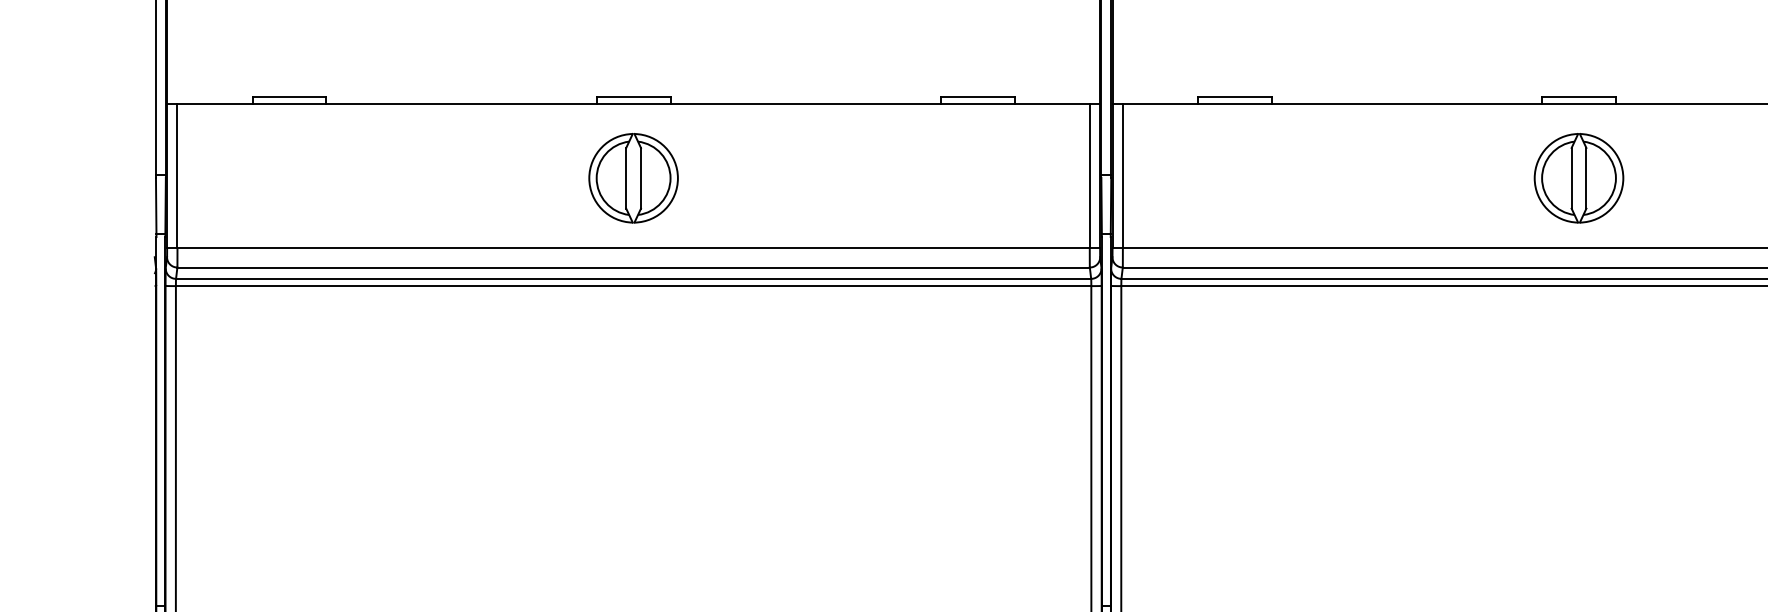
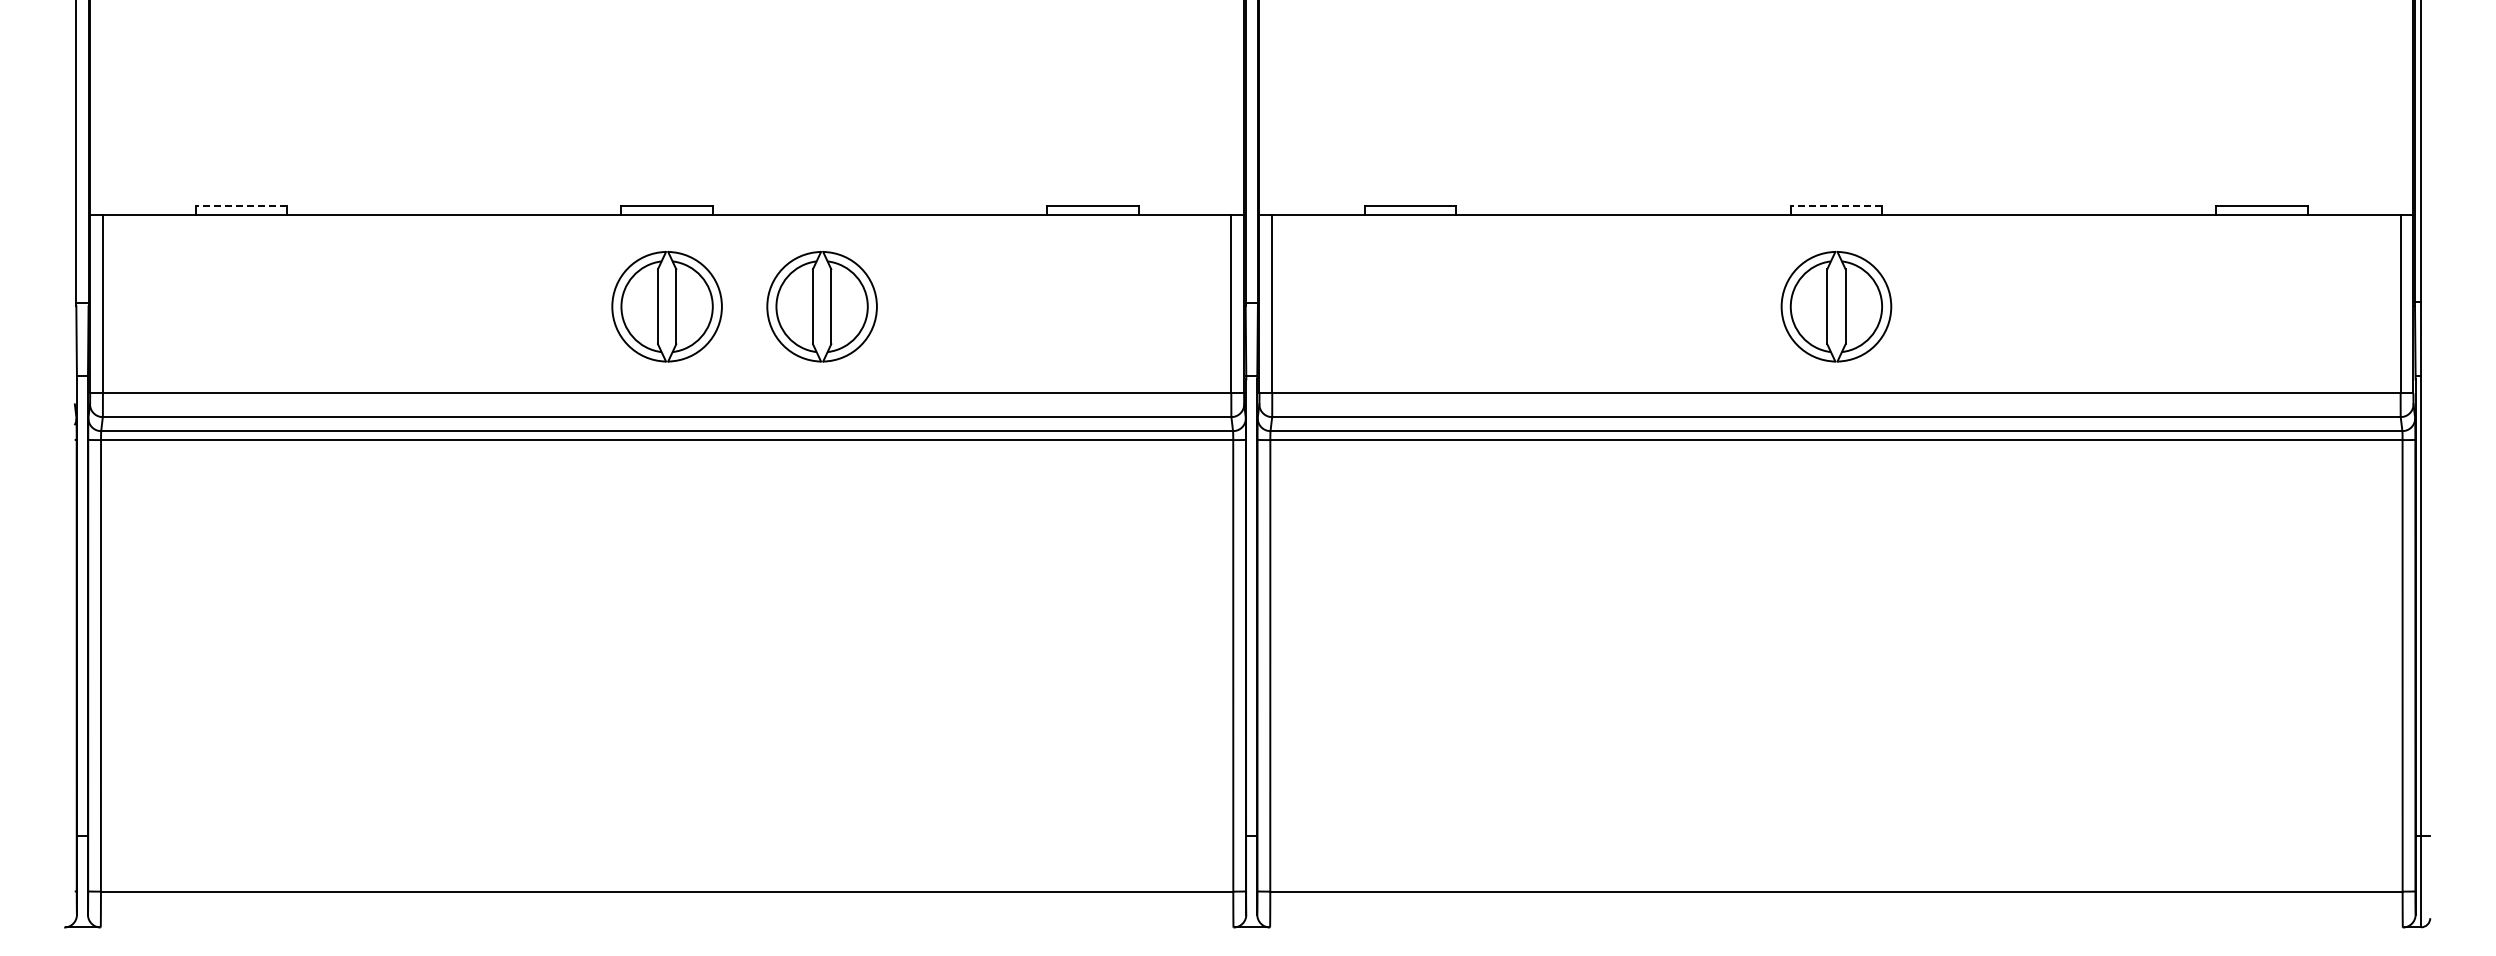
line: (289, 97) -> (241, 206), solid -> dashed
line: (1579, 97) -> (1836, 206), solid -> dashed
part: (758, 178) -> (821, 306), added

